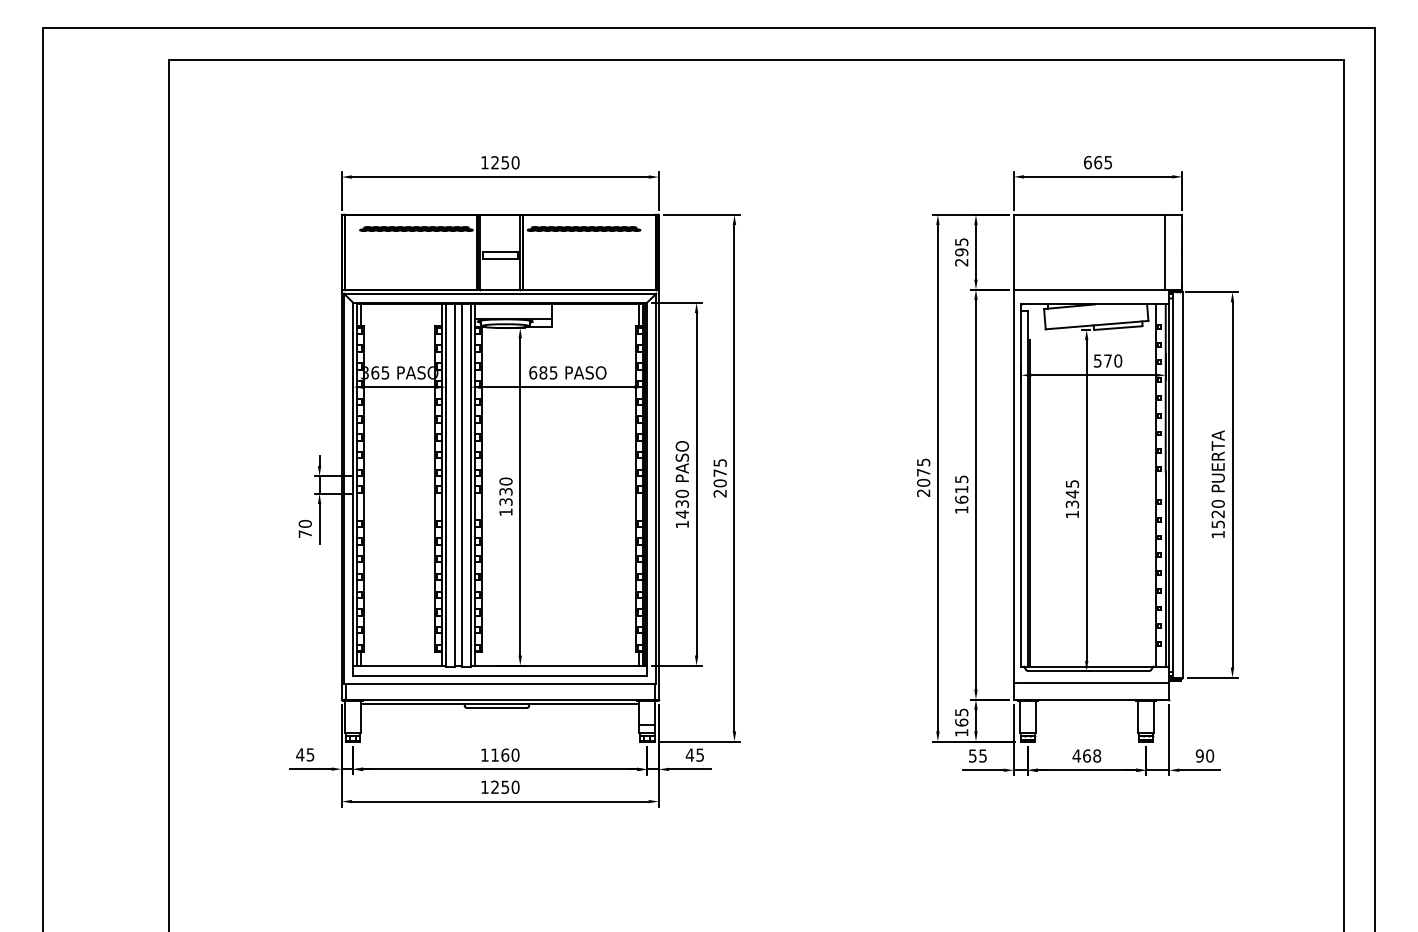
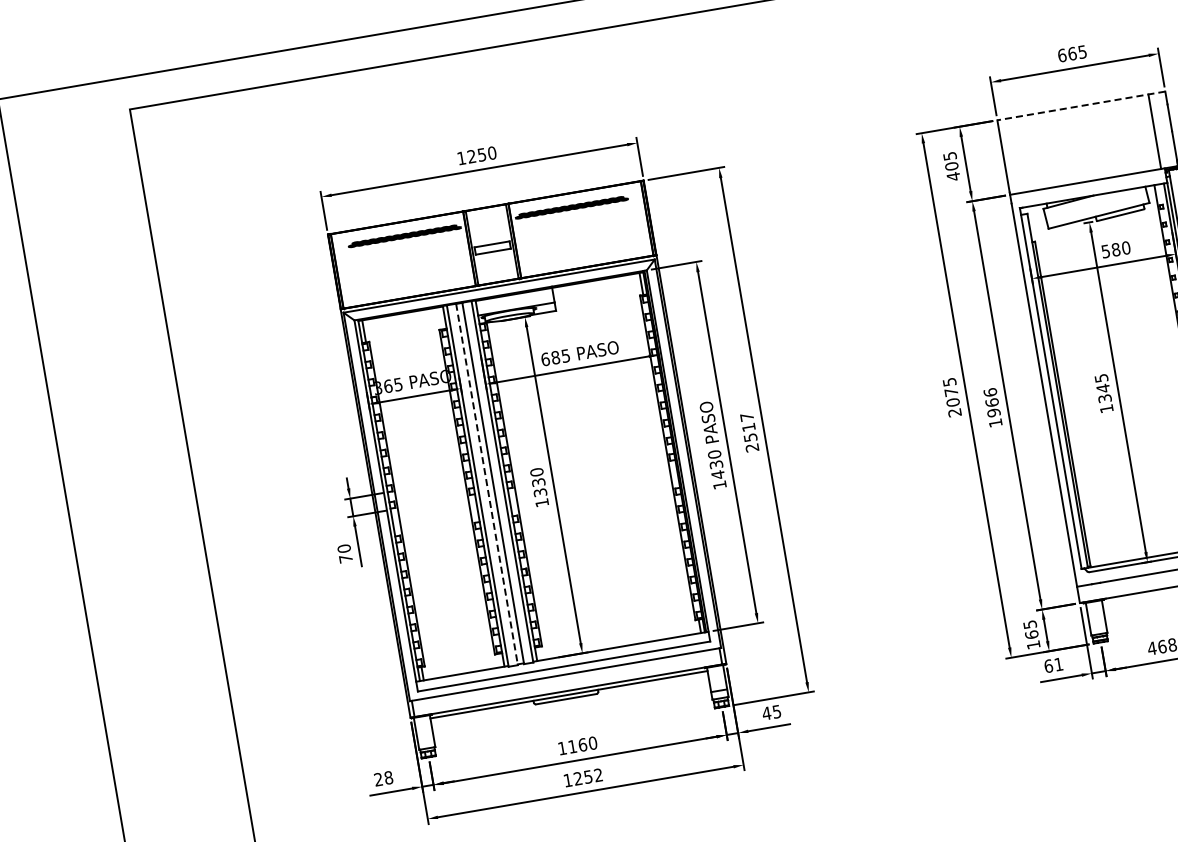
line: (1097, 214) -> (1080, 105), solid -> dashed
text: (961, 257) -> (952, 171), 295 -> 405
text: (1107, 360) -> (1115, 249), 570 -> 580
text: (719, 473) -> (748, 427), 2075 -> 2517
line: (455, 485) -> (487, 484), solid -> dashed
text: (961, 489) -> (991, 402), 1615 -> 1966
text: (305, 754) -> (383, 778), 45 -> 28
text: (977, 755) -> (1053, 664), 55 -> 61
text: (515, 786) -> (598, 774), 1250 -> 1252

